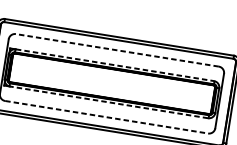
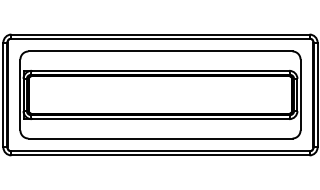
line: (117, 50) -> (160, 51), dashed -> solid
line: (115, 64) -> (160, 70), dashed -> solid
line: (109, 102) -> (160, 119), dashed -> solid
line: (106, 117) -> (160, 138), dashed -> solid

